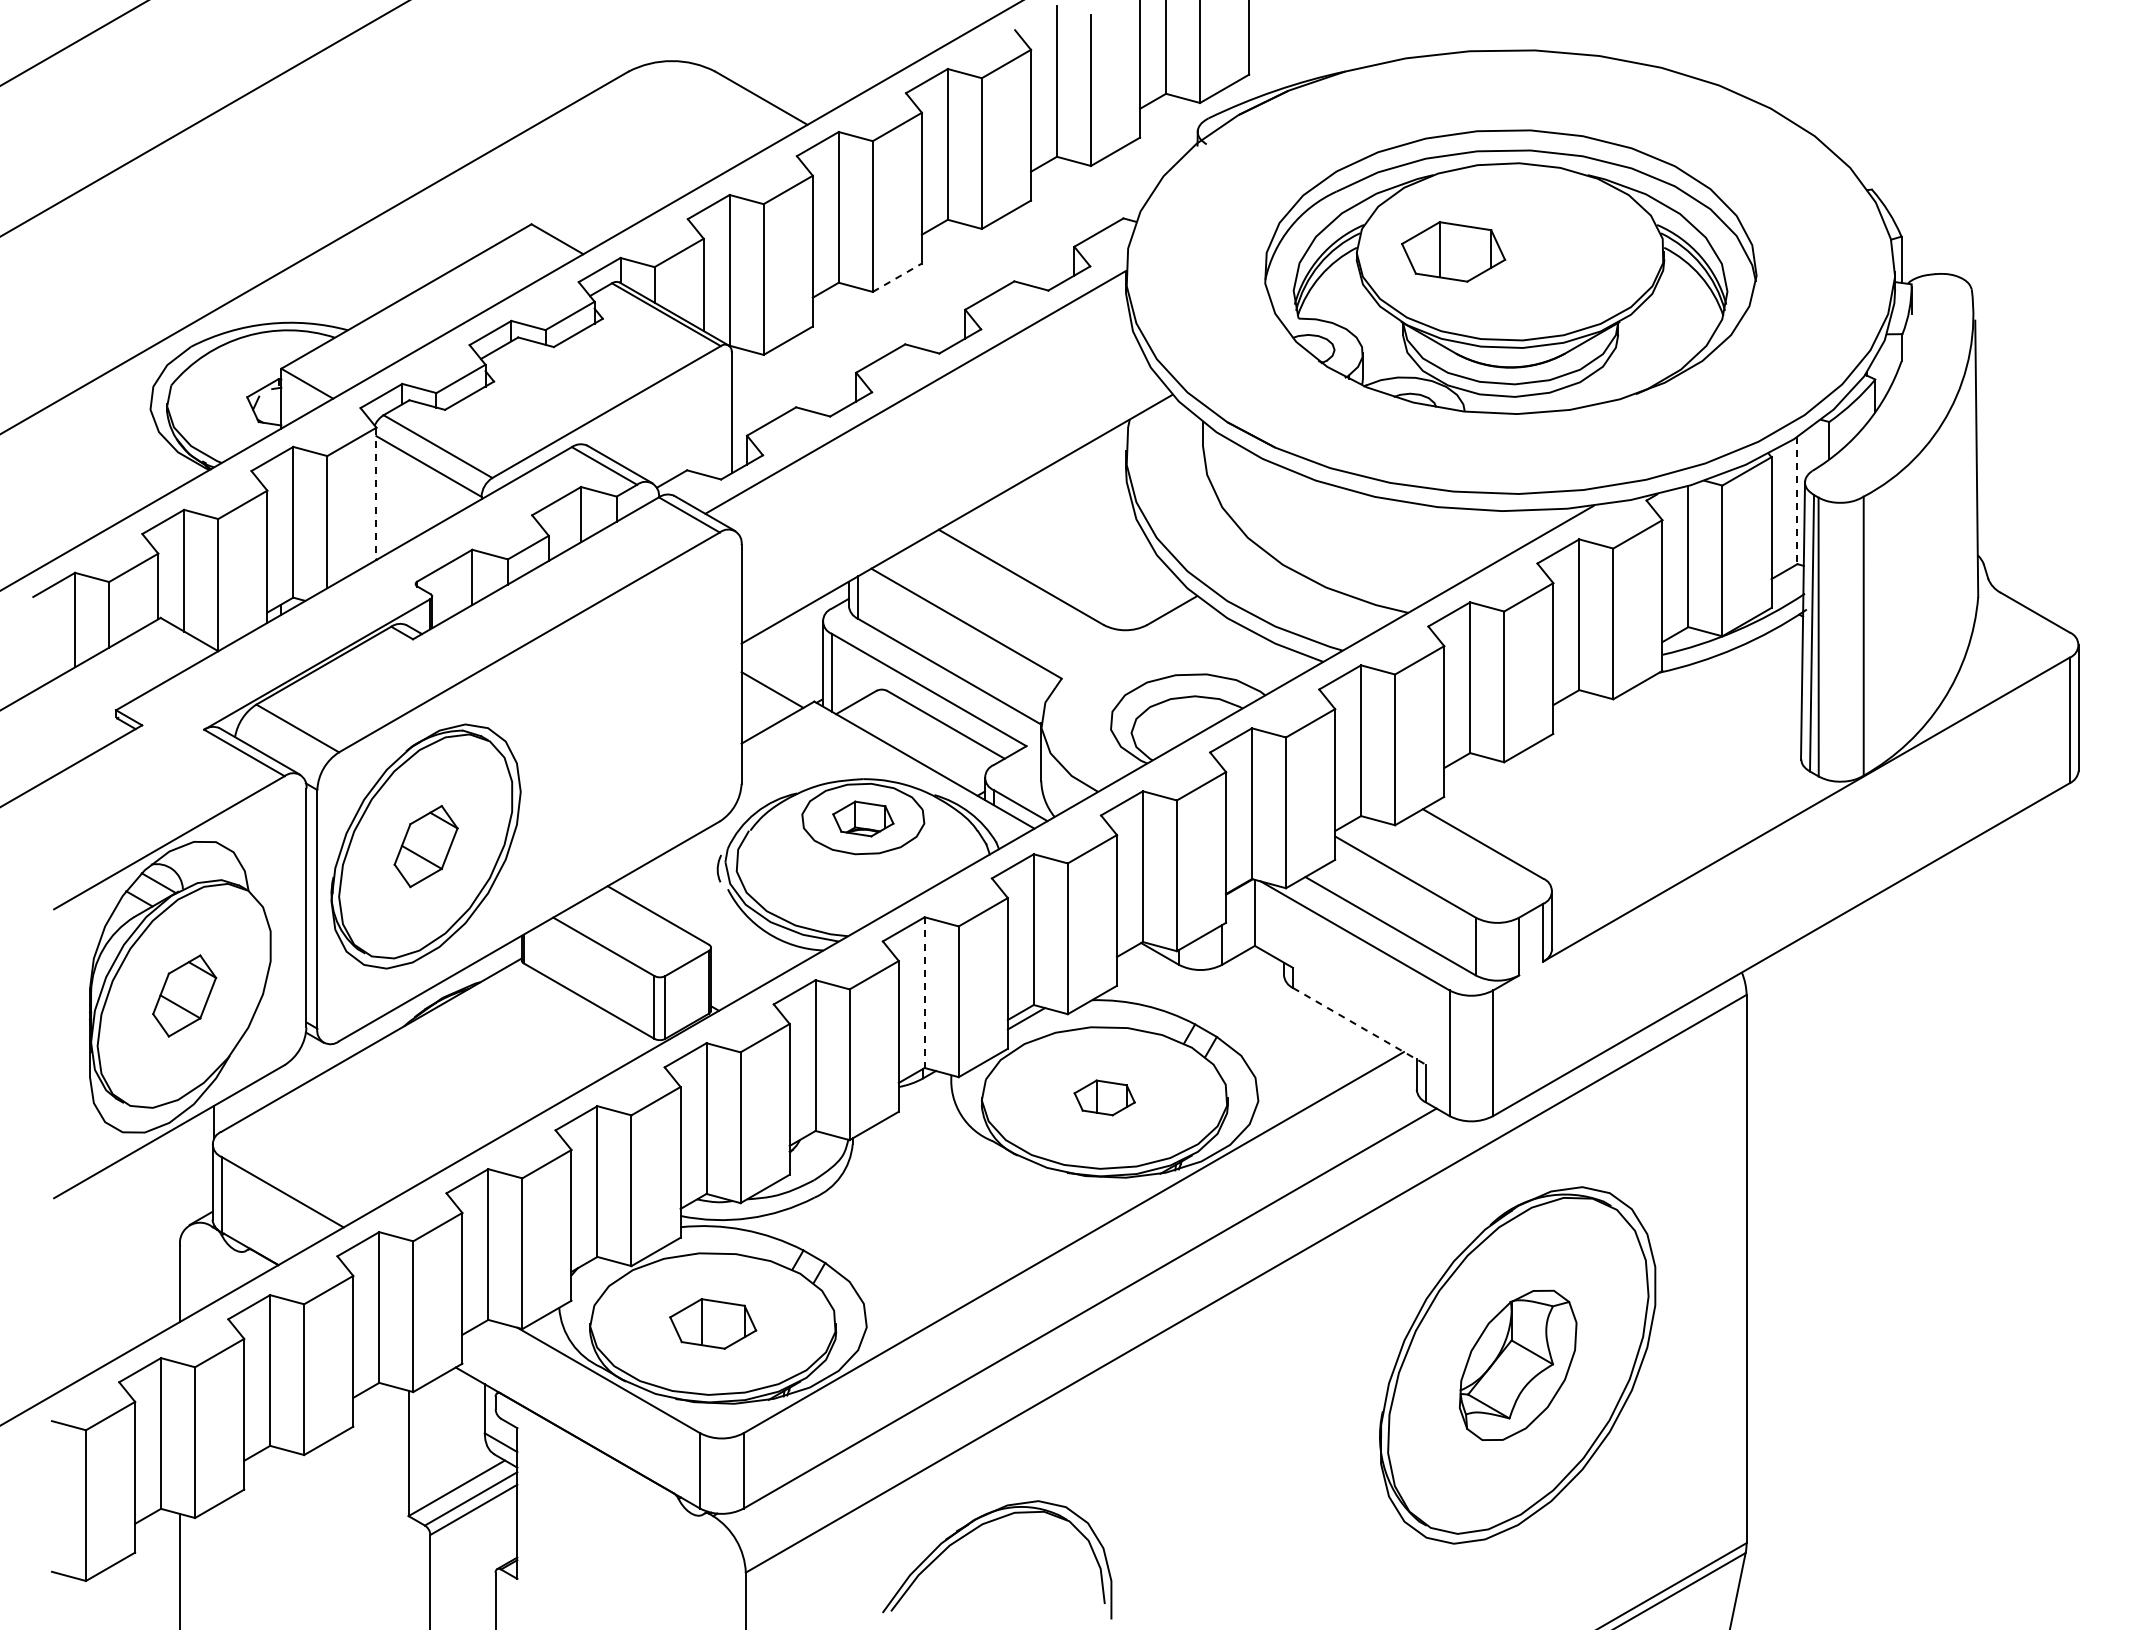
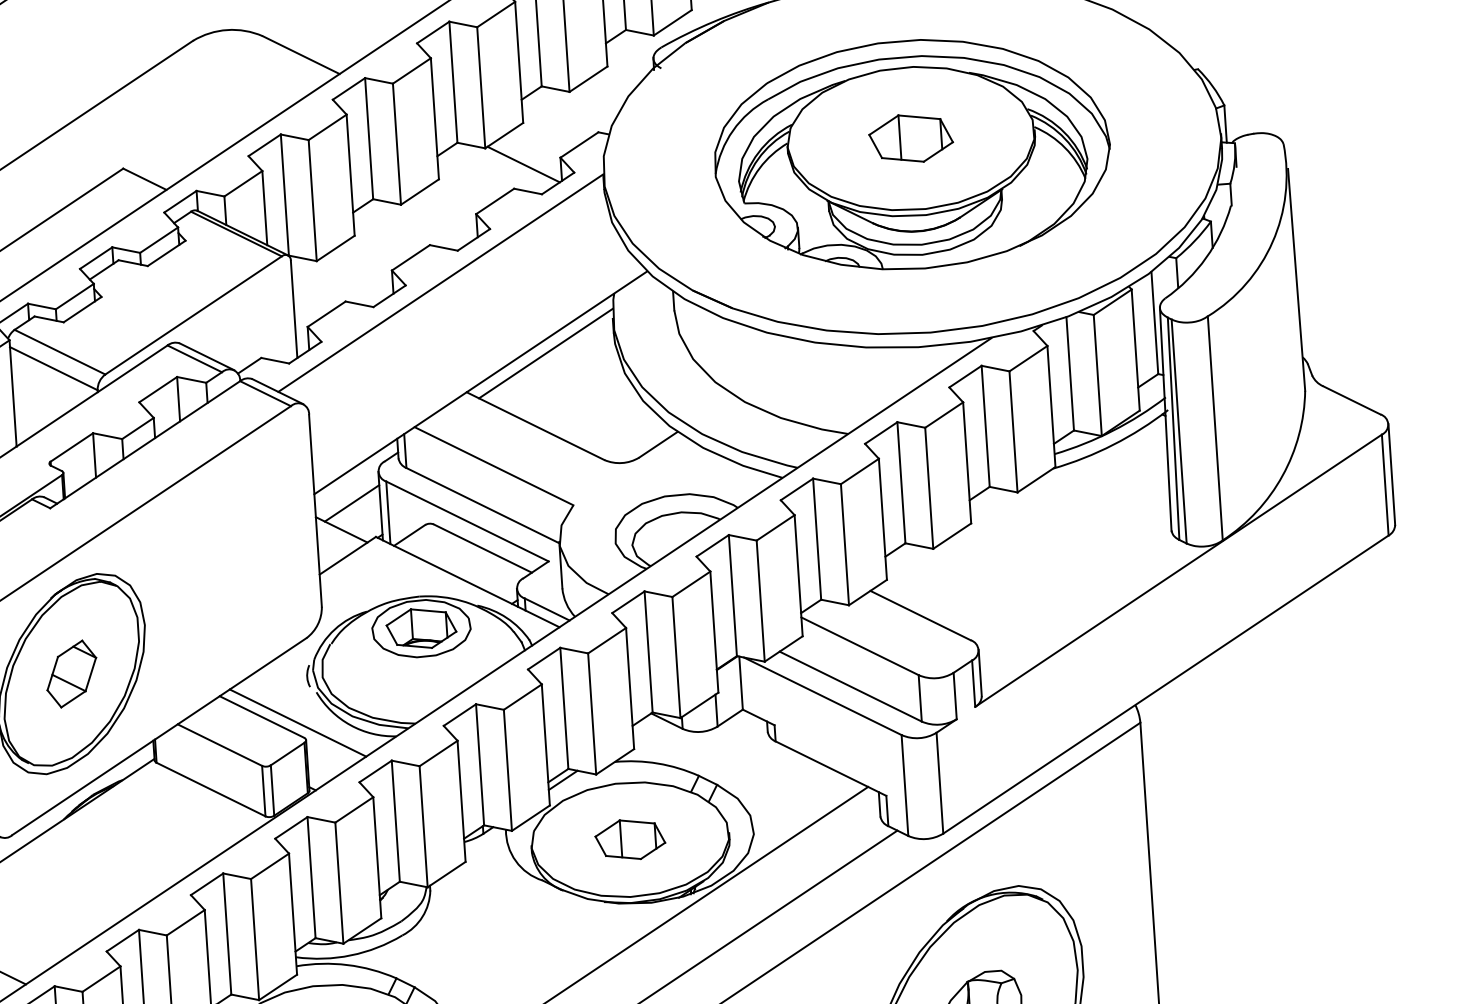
part: (1453, 251) -> (911, 138), moved
line: (1027, 252) -> (523, 164), added
line: (897, 277) -> (420, 191), dashed -> solid
line: (1039, 488) -> (545, 353), added
line: (376, 494) -> (13, 393), dashed -> solid
line: (1797, 500) -> (1154, 322), dashed -> solid
line: (787, 657) -> (351, 502), added
part: (863, 818) -> (421, 628), size x1.43
line: (702, 925) -> (298, 722), added
line: (924, 993) -> (479, 765), dashed -> solid
line: (1359, 1026) -> (831, 768), dashed -> solid
part: (1104, 1097) -> (630, 839), size x1.43

